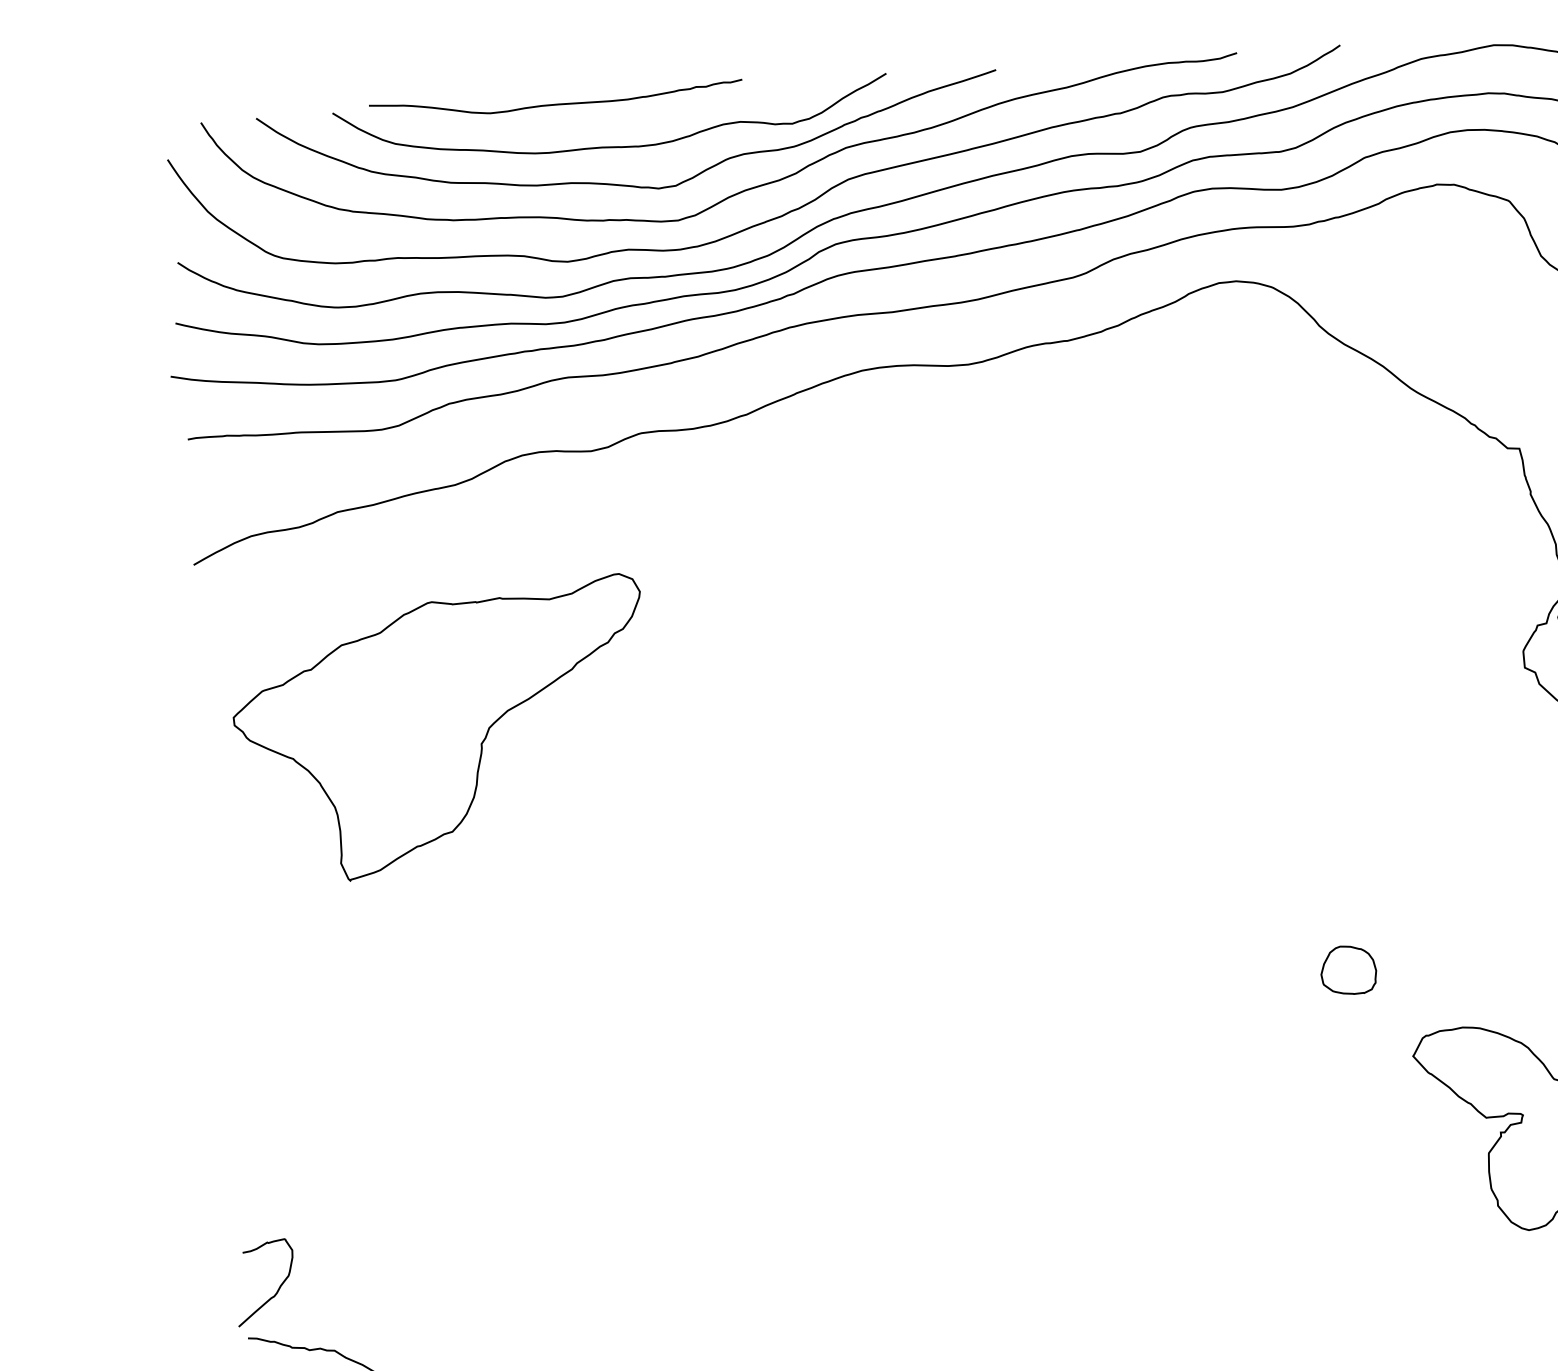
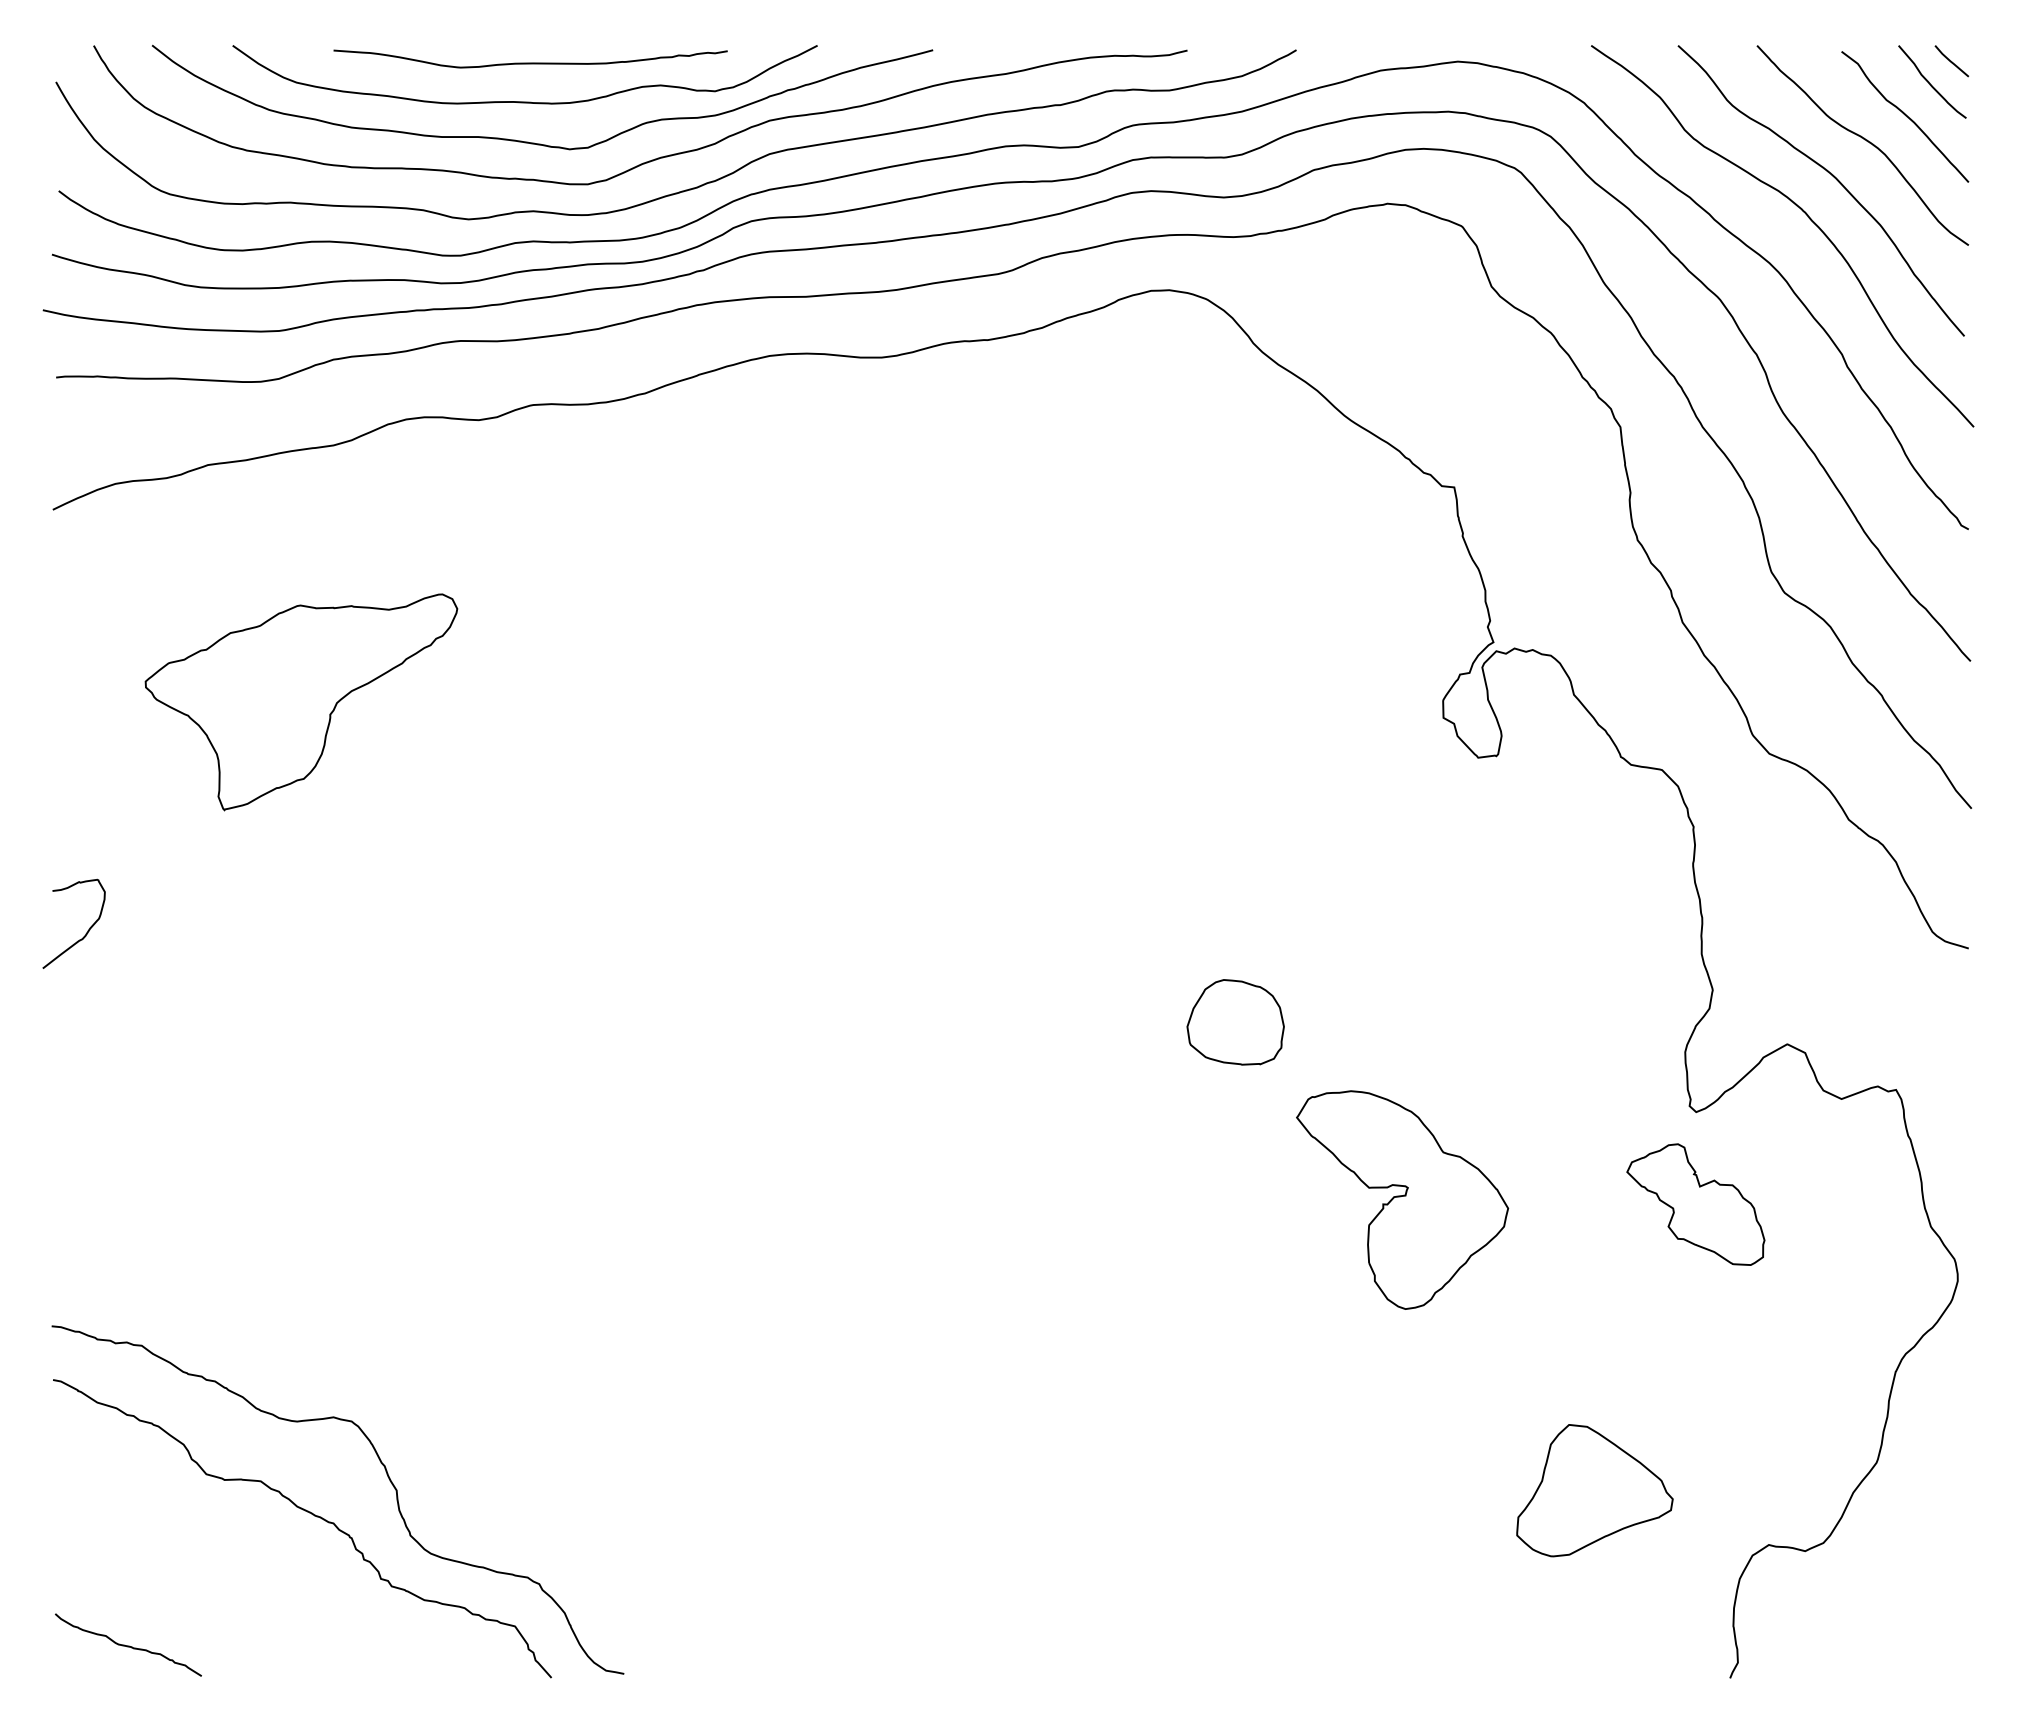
curve: (556, 103) -> (530, 62), moved
part: (442, 730) -> (301, 702), size x0.71
part: (1348, 970) -> (1235, 1022), size x1.67
curve: (276, 1290) -> (85, 933), moved

